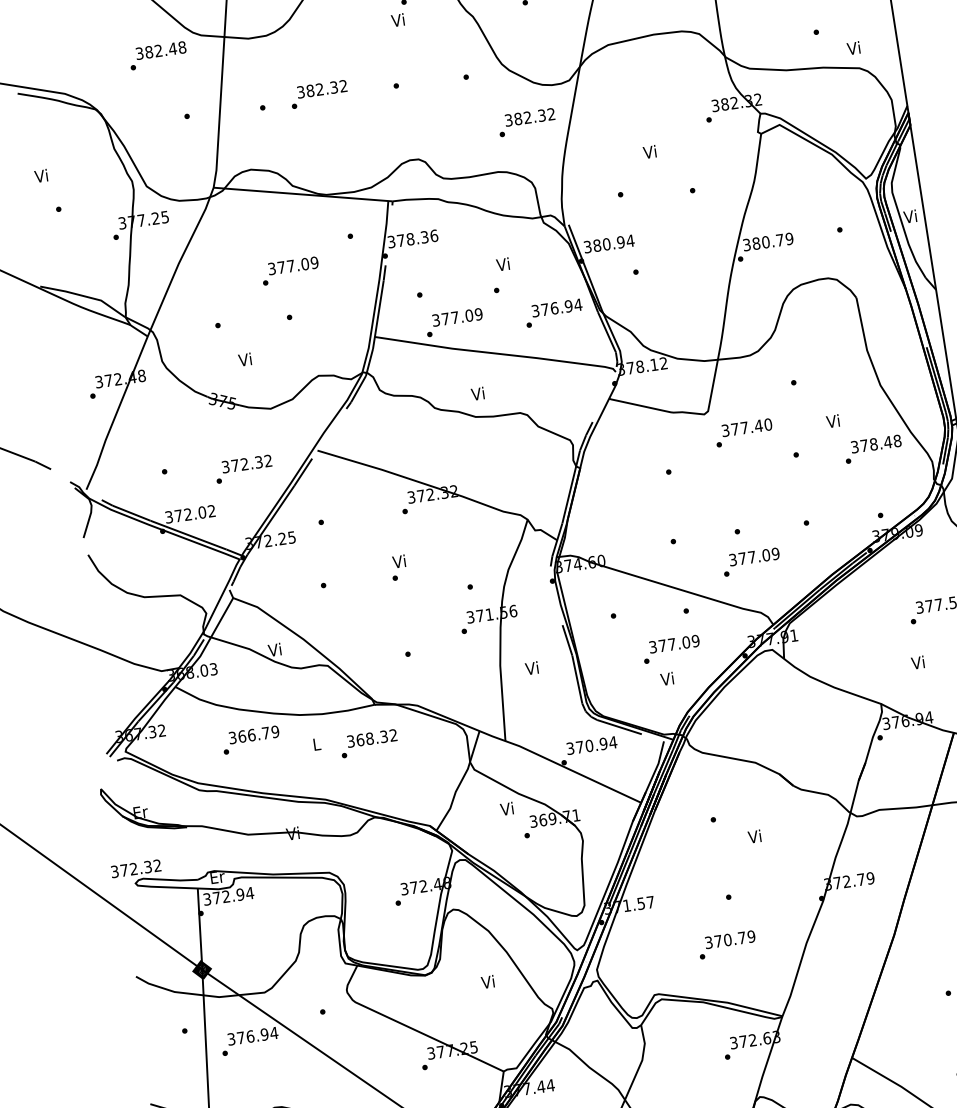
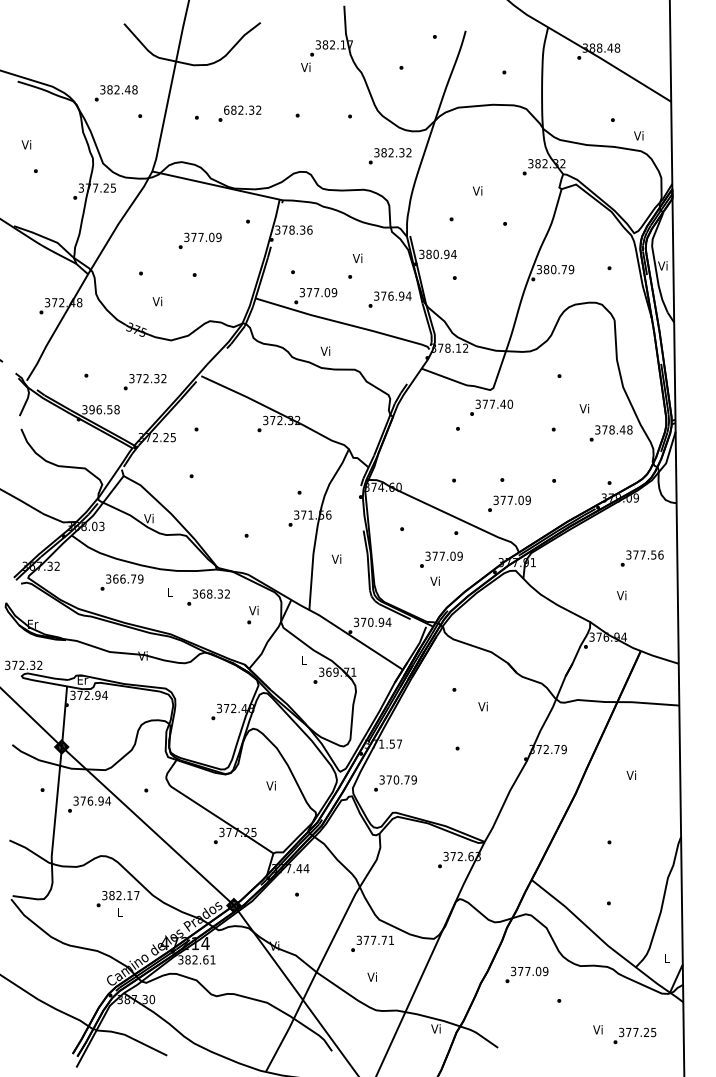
text: (157, 56) -> (115, 93), moved
text: (300, 91) -> (226, 109), 382.32 -> 682.32
text: (743, 432) -> (491, 407), moved
text: (195, 513) -> (104, 409), 372.02 -> 396.58
text: (398, 567) -> (252, 614), moved
text: (507, 807) -> (303, 659), Vi -> L
text: (727, 944) -> (395, 783), moved

